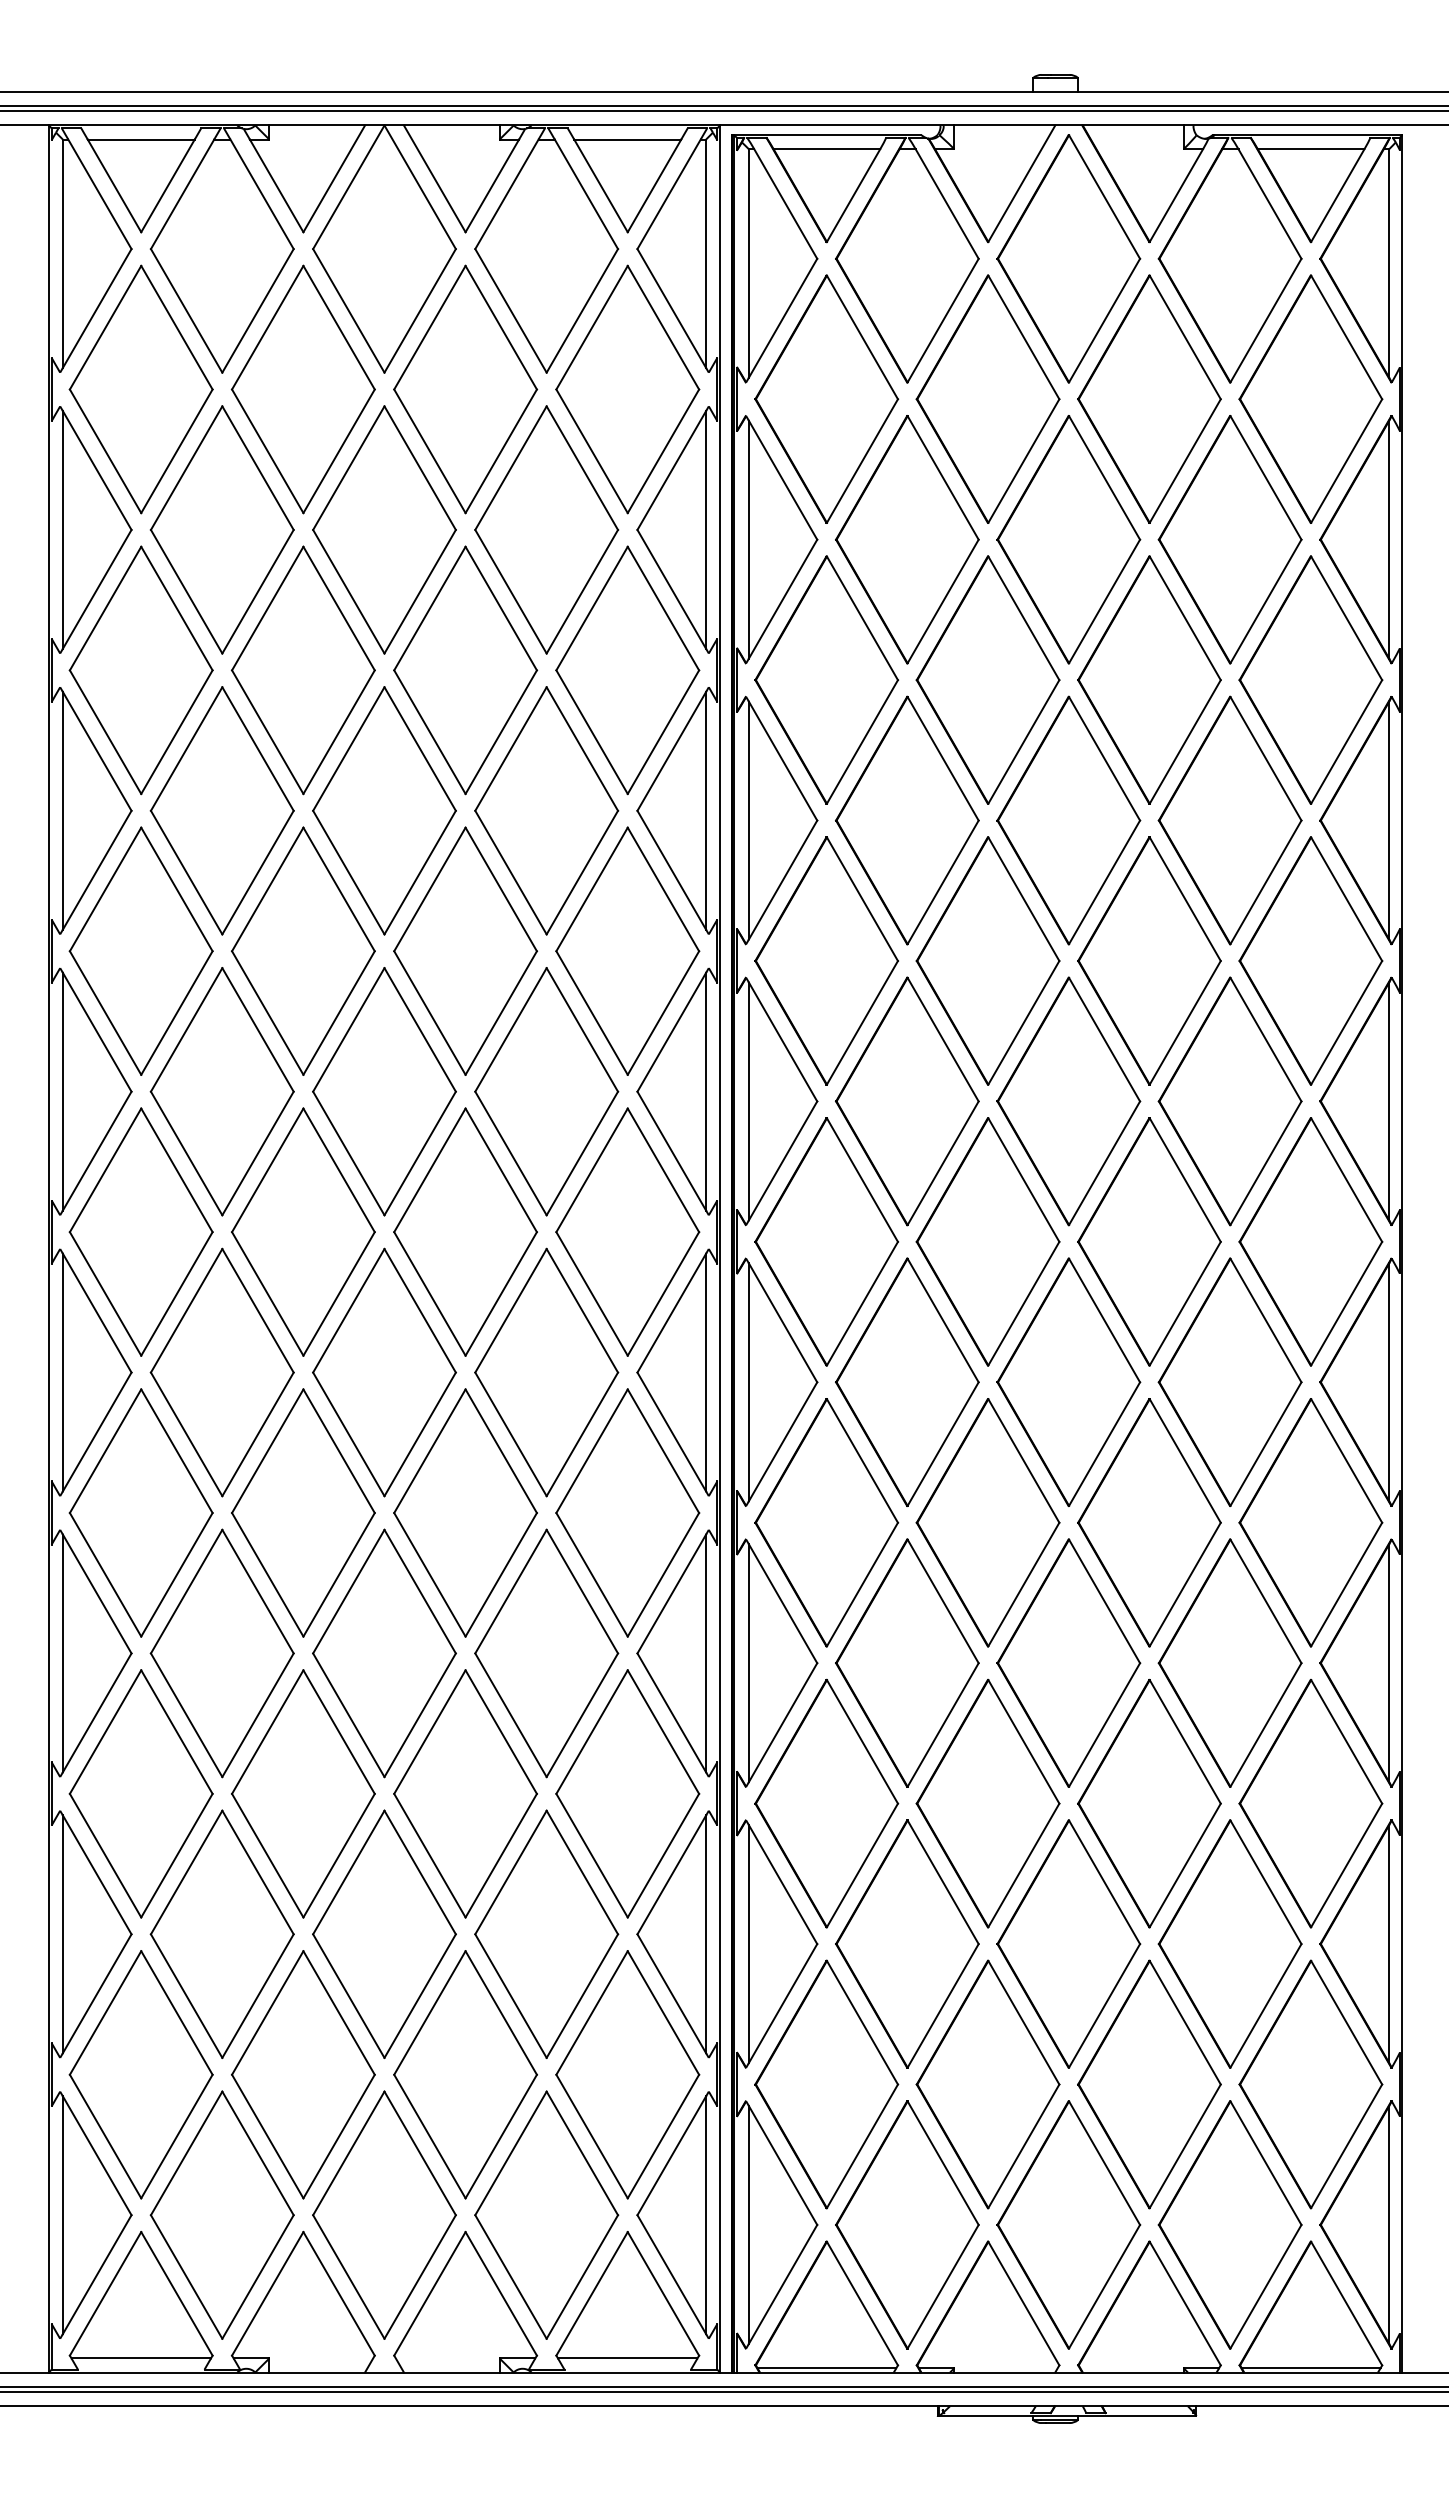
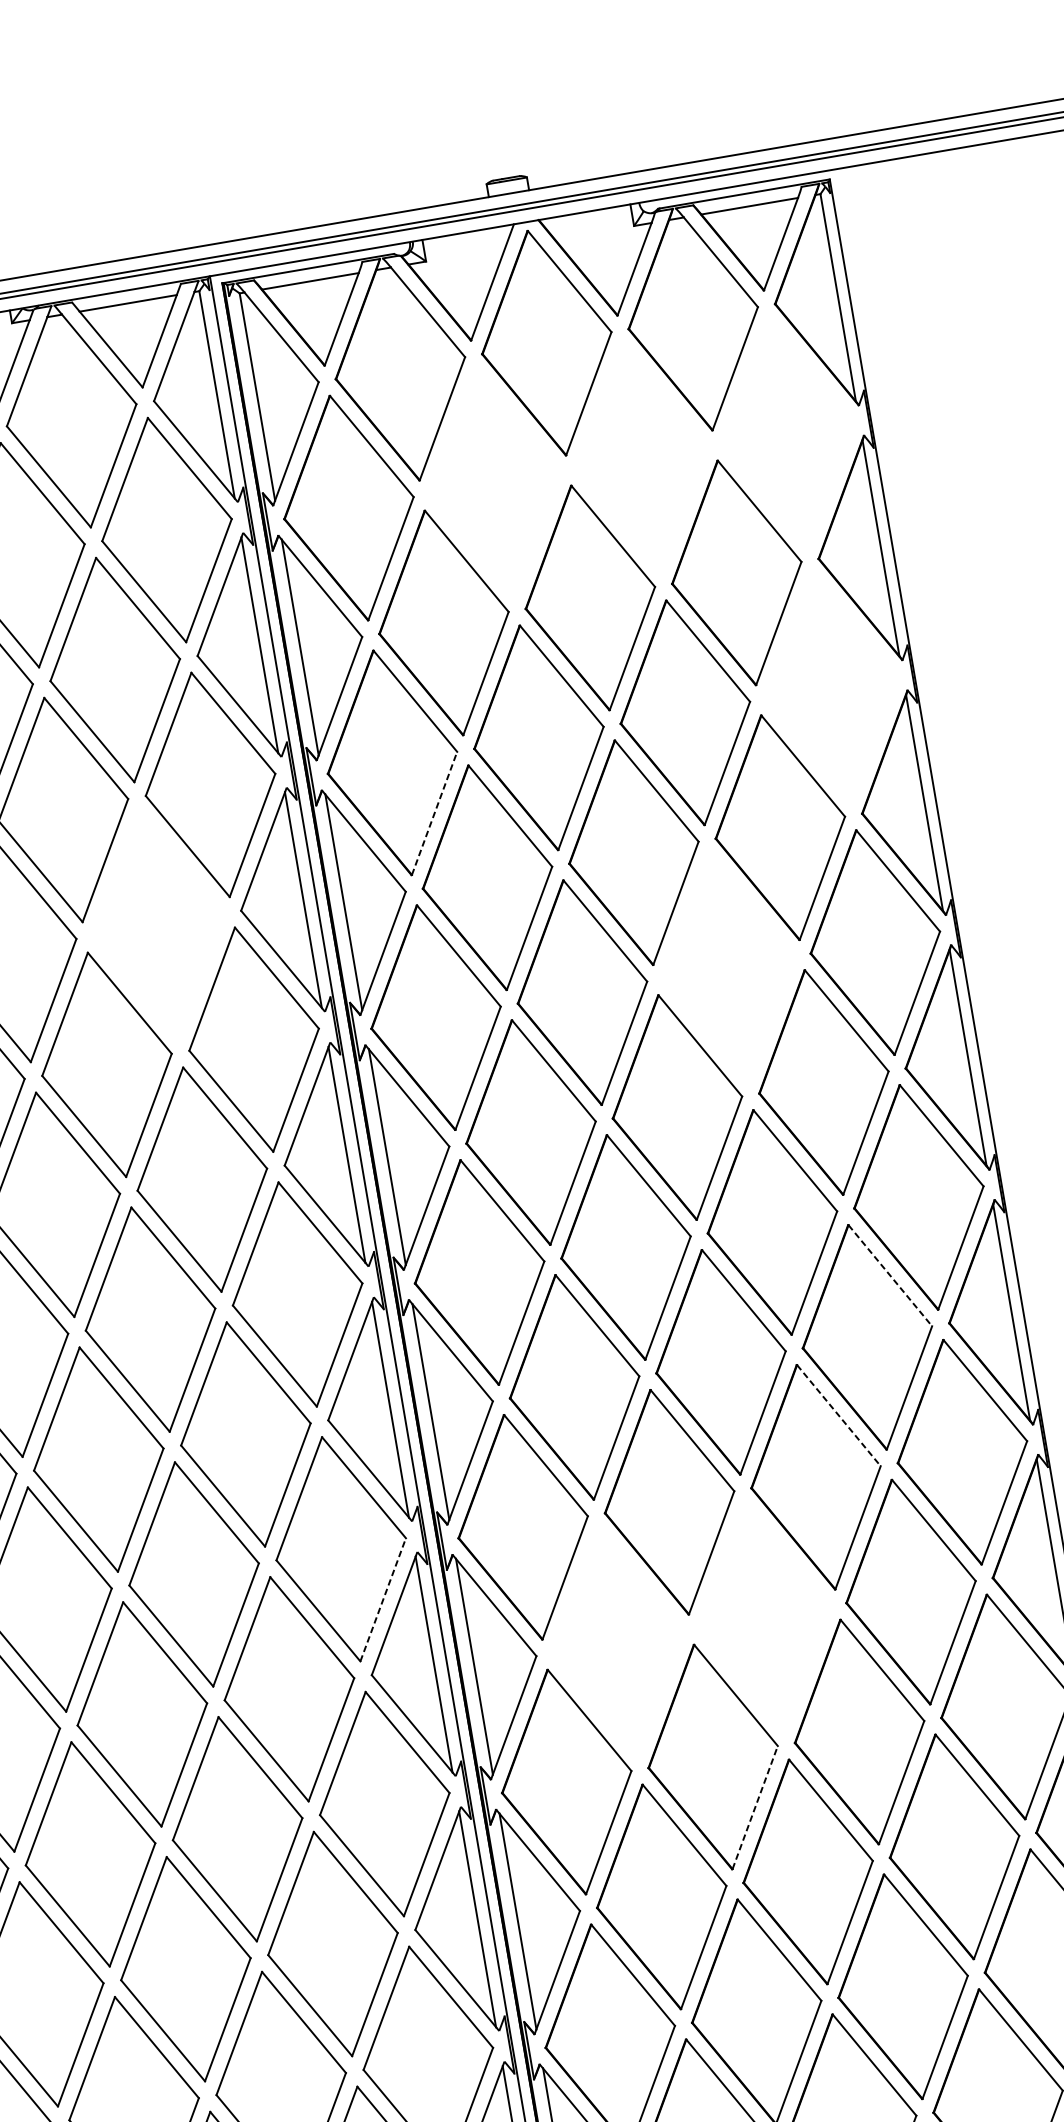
part: (987, 398) -> (494, 482), removed
part: (1149, 398) -> (641, 457), removed
part: (1310, 398) -> (787, 432), removed
part: (1310, 679) -> (831, 687), removed
line: (862, 741) -> (434, 813), solid -> dashed
part: (546, 810) -> (158, 924), removed
part: (1149, 960) -> (728, 967), removed
line: (1266, 1320) -> (890, 1275), solid -> dashed
line: (1185, 1461) -> (839, 1416), solid -> dashed
line: (663, 1574) -> (383, 1599), solid -> dashed
part: (907, 1662) -> (618, 1641), removed
part: (1068, 1662) -> (764, 1616), removed
line: (1024, 1865) -> (755, 1807), solid -> dashed

